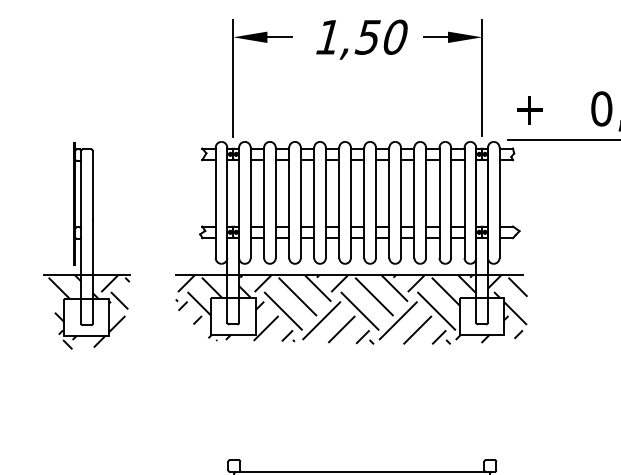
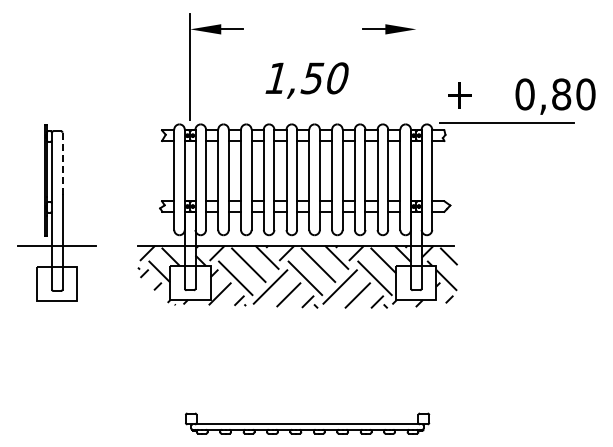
text: (361, 39) -> (306, 80), moved
line: (482, 78) -> (416, 66), removed
line: (92, 184) -> (62, 163), solid -> dashed
hatch: (89, 311) -> (59, 278), removed

